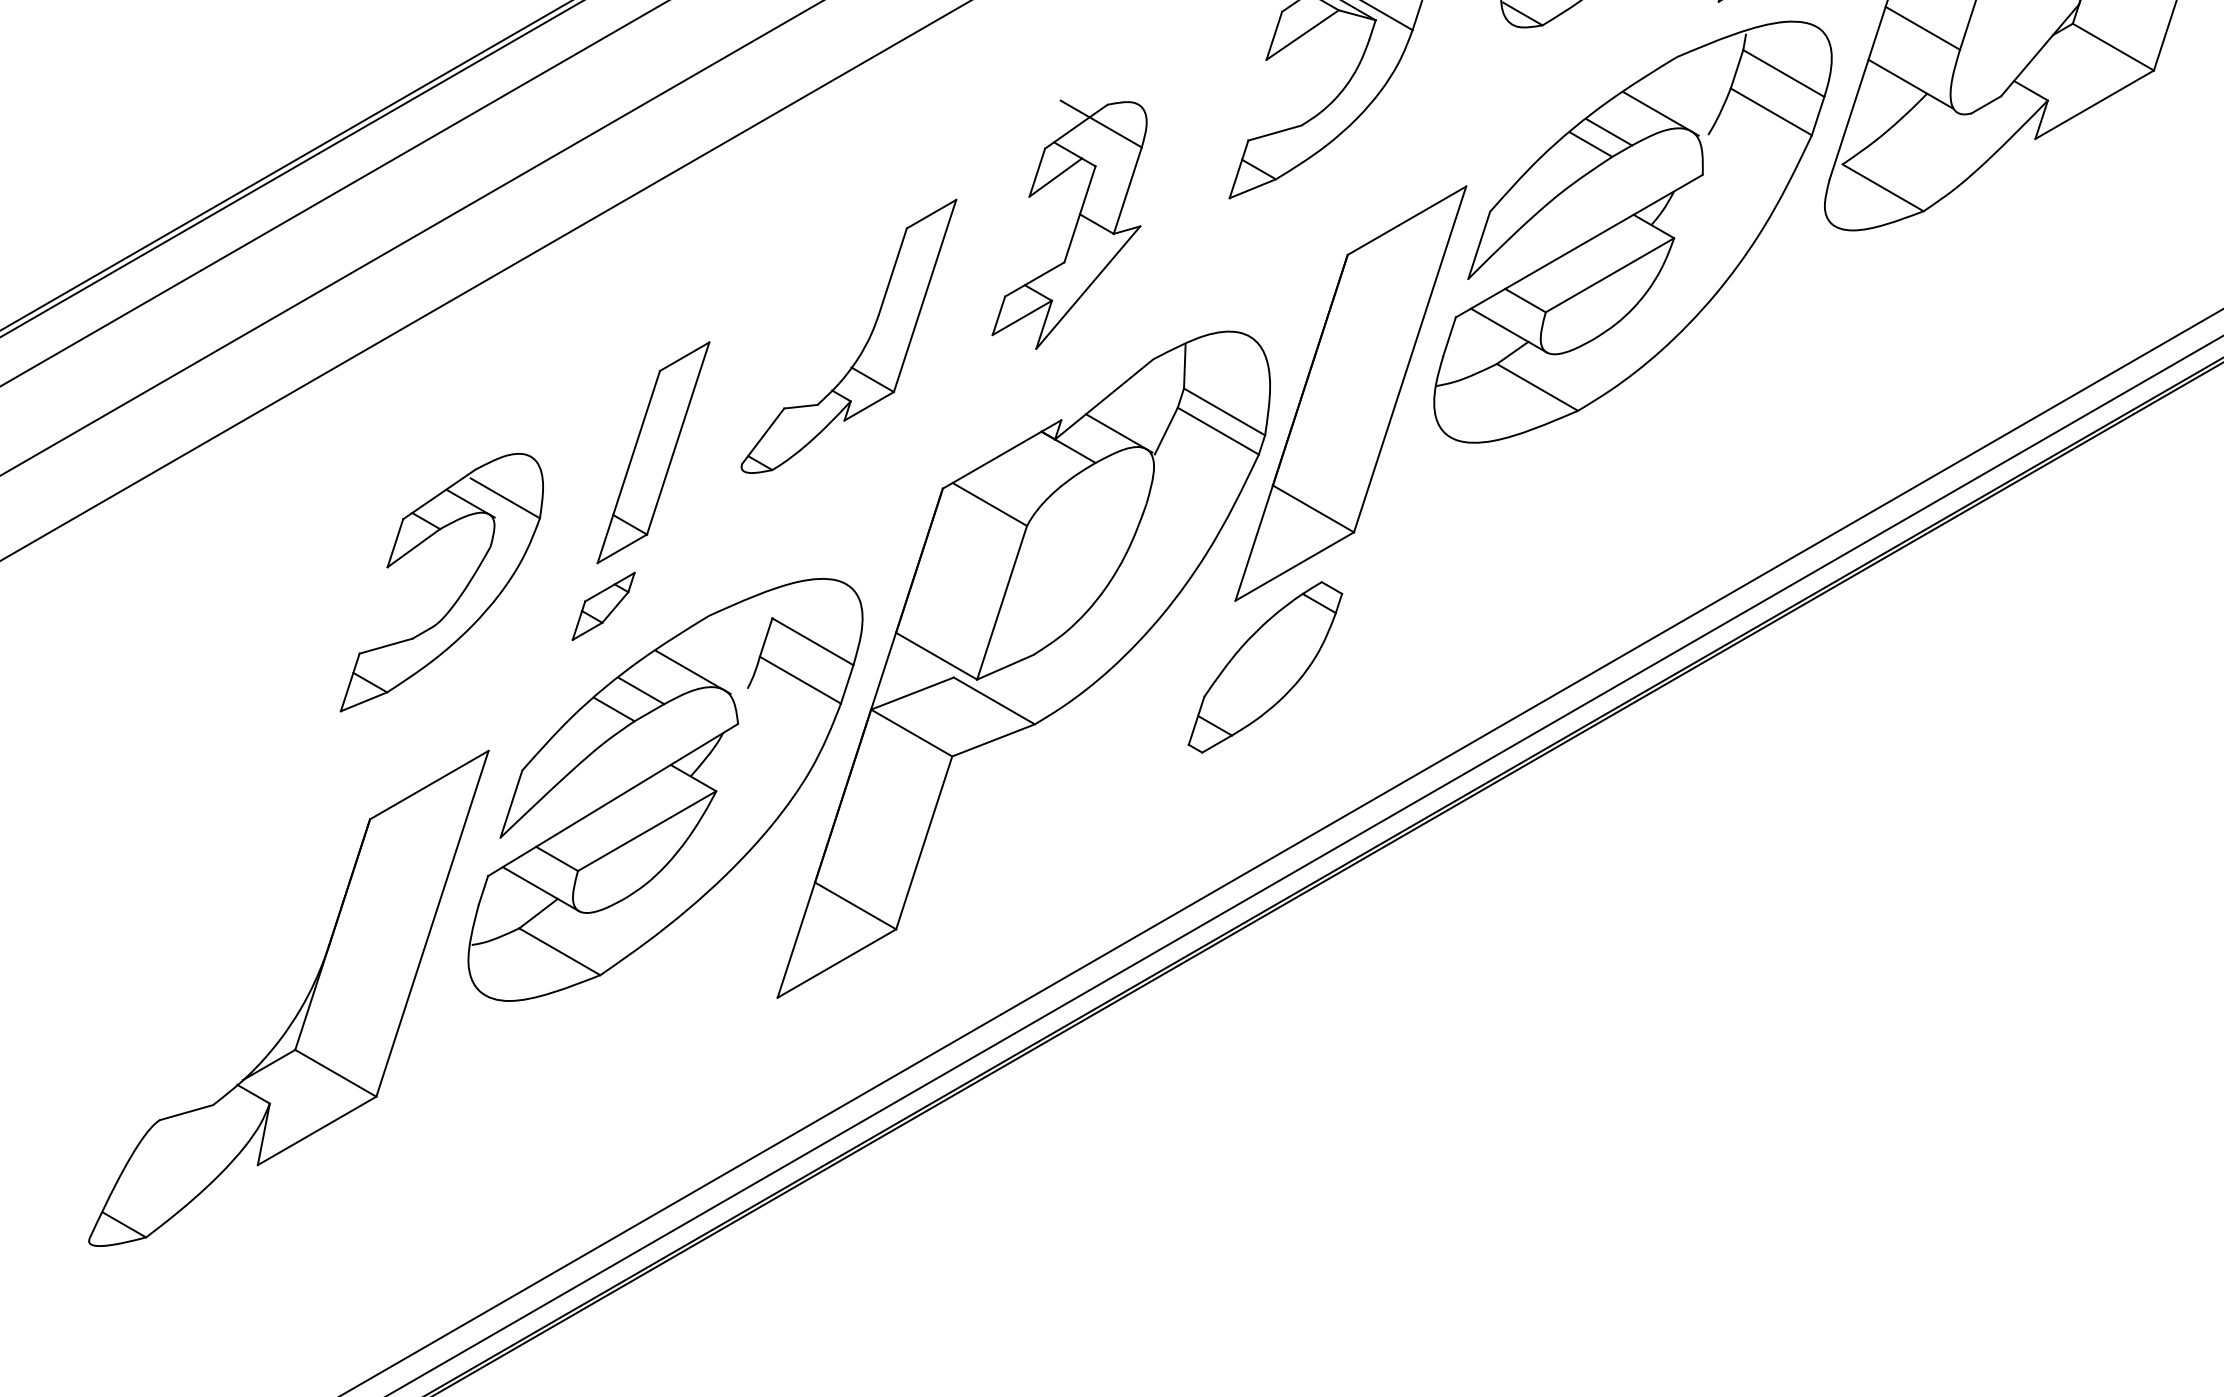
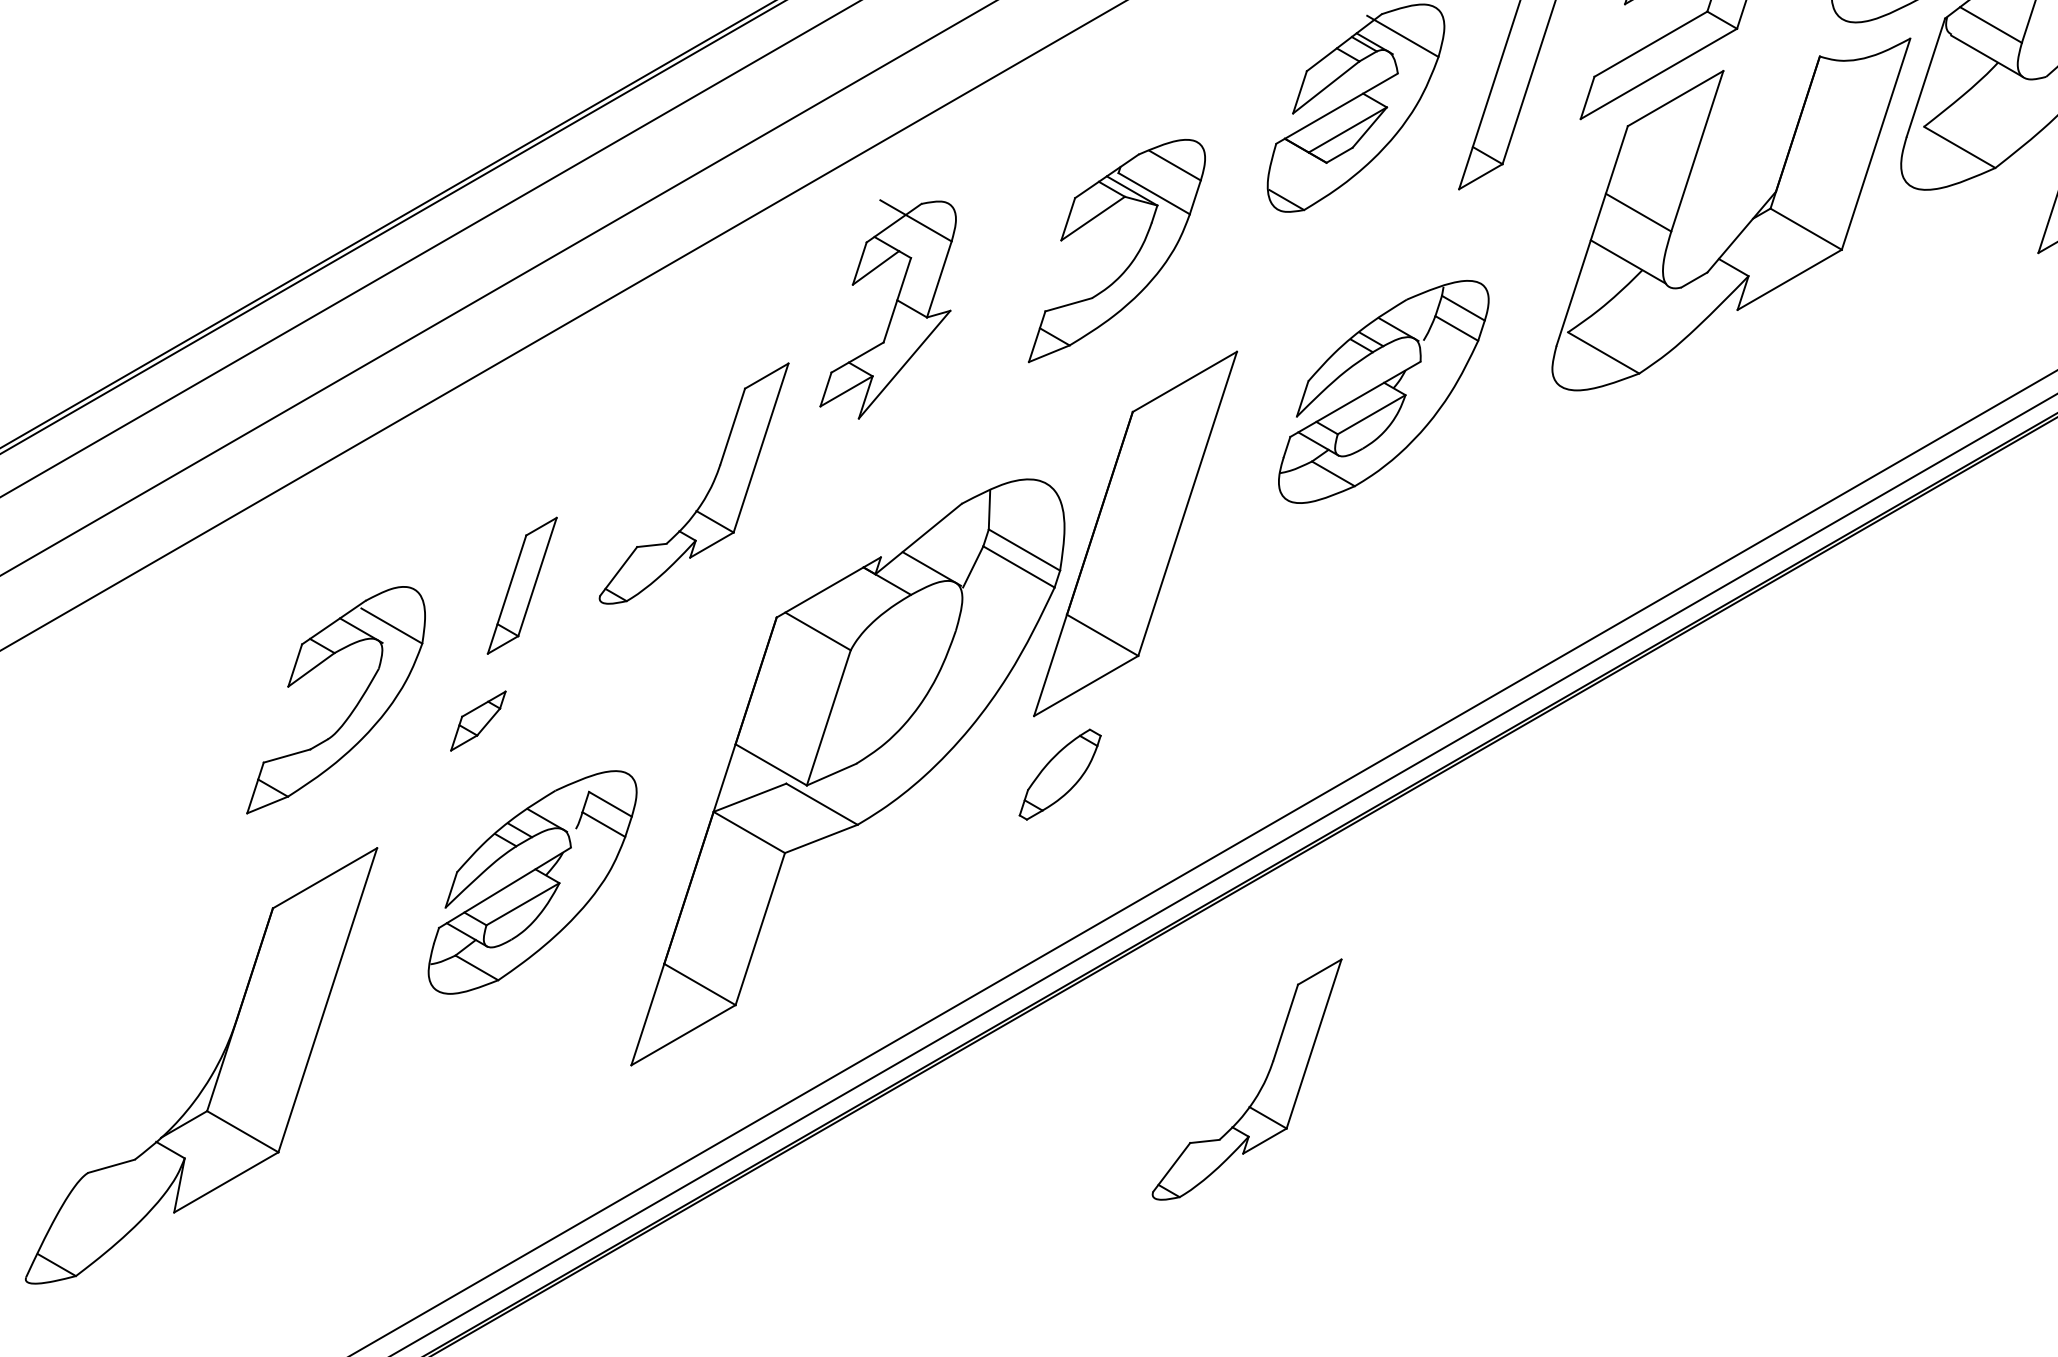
part: (1068, 224) -> (887, 309), moved
part: (1632, 231) -> (1383, 391), size x0.6
part: (653, 452) -> (522, 585), size x0.7
part: (1264, 667) -> (1059, 774), size x0.6
part: (665, 789) -> (532, 882), size x0.6
part: (1492, 1023) -> (1260, 1087), added

